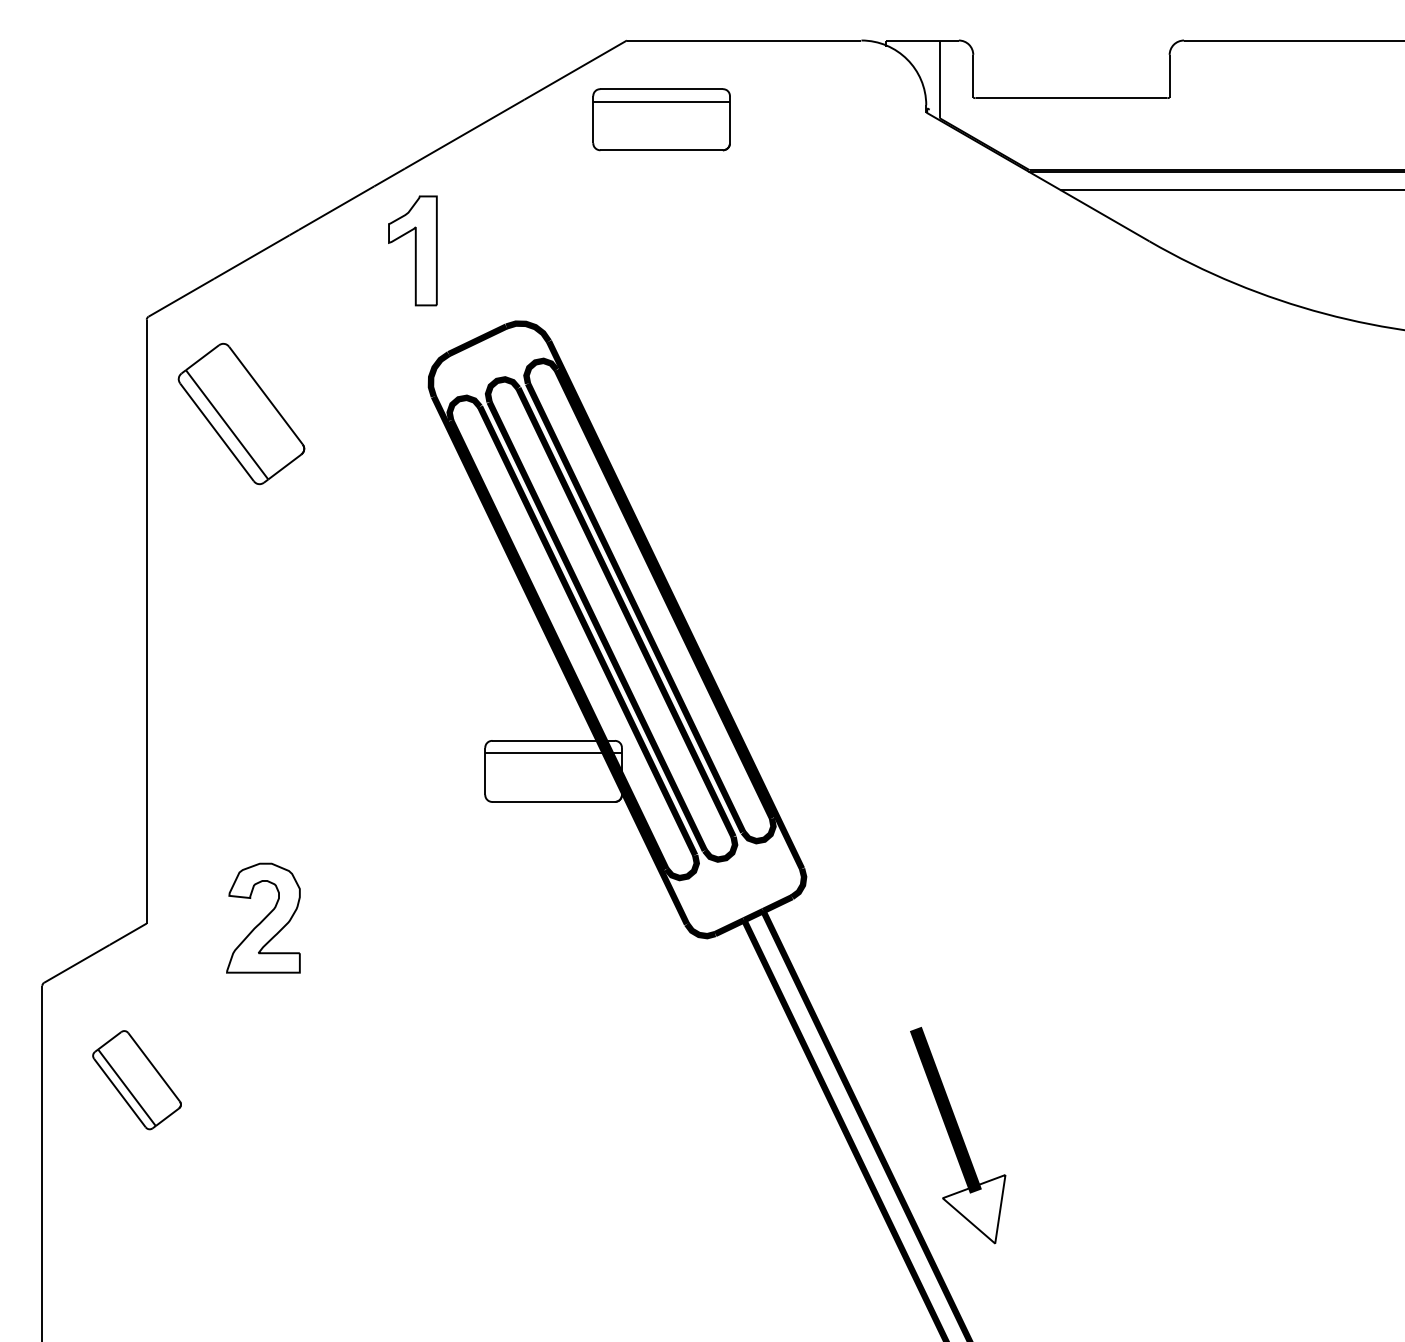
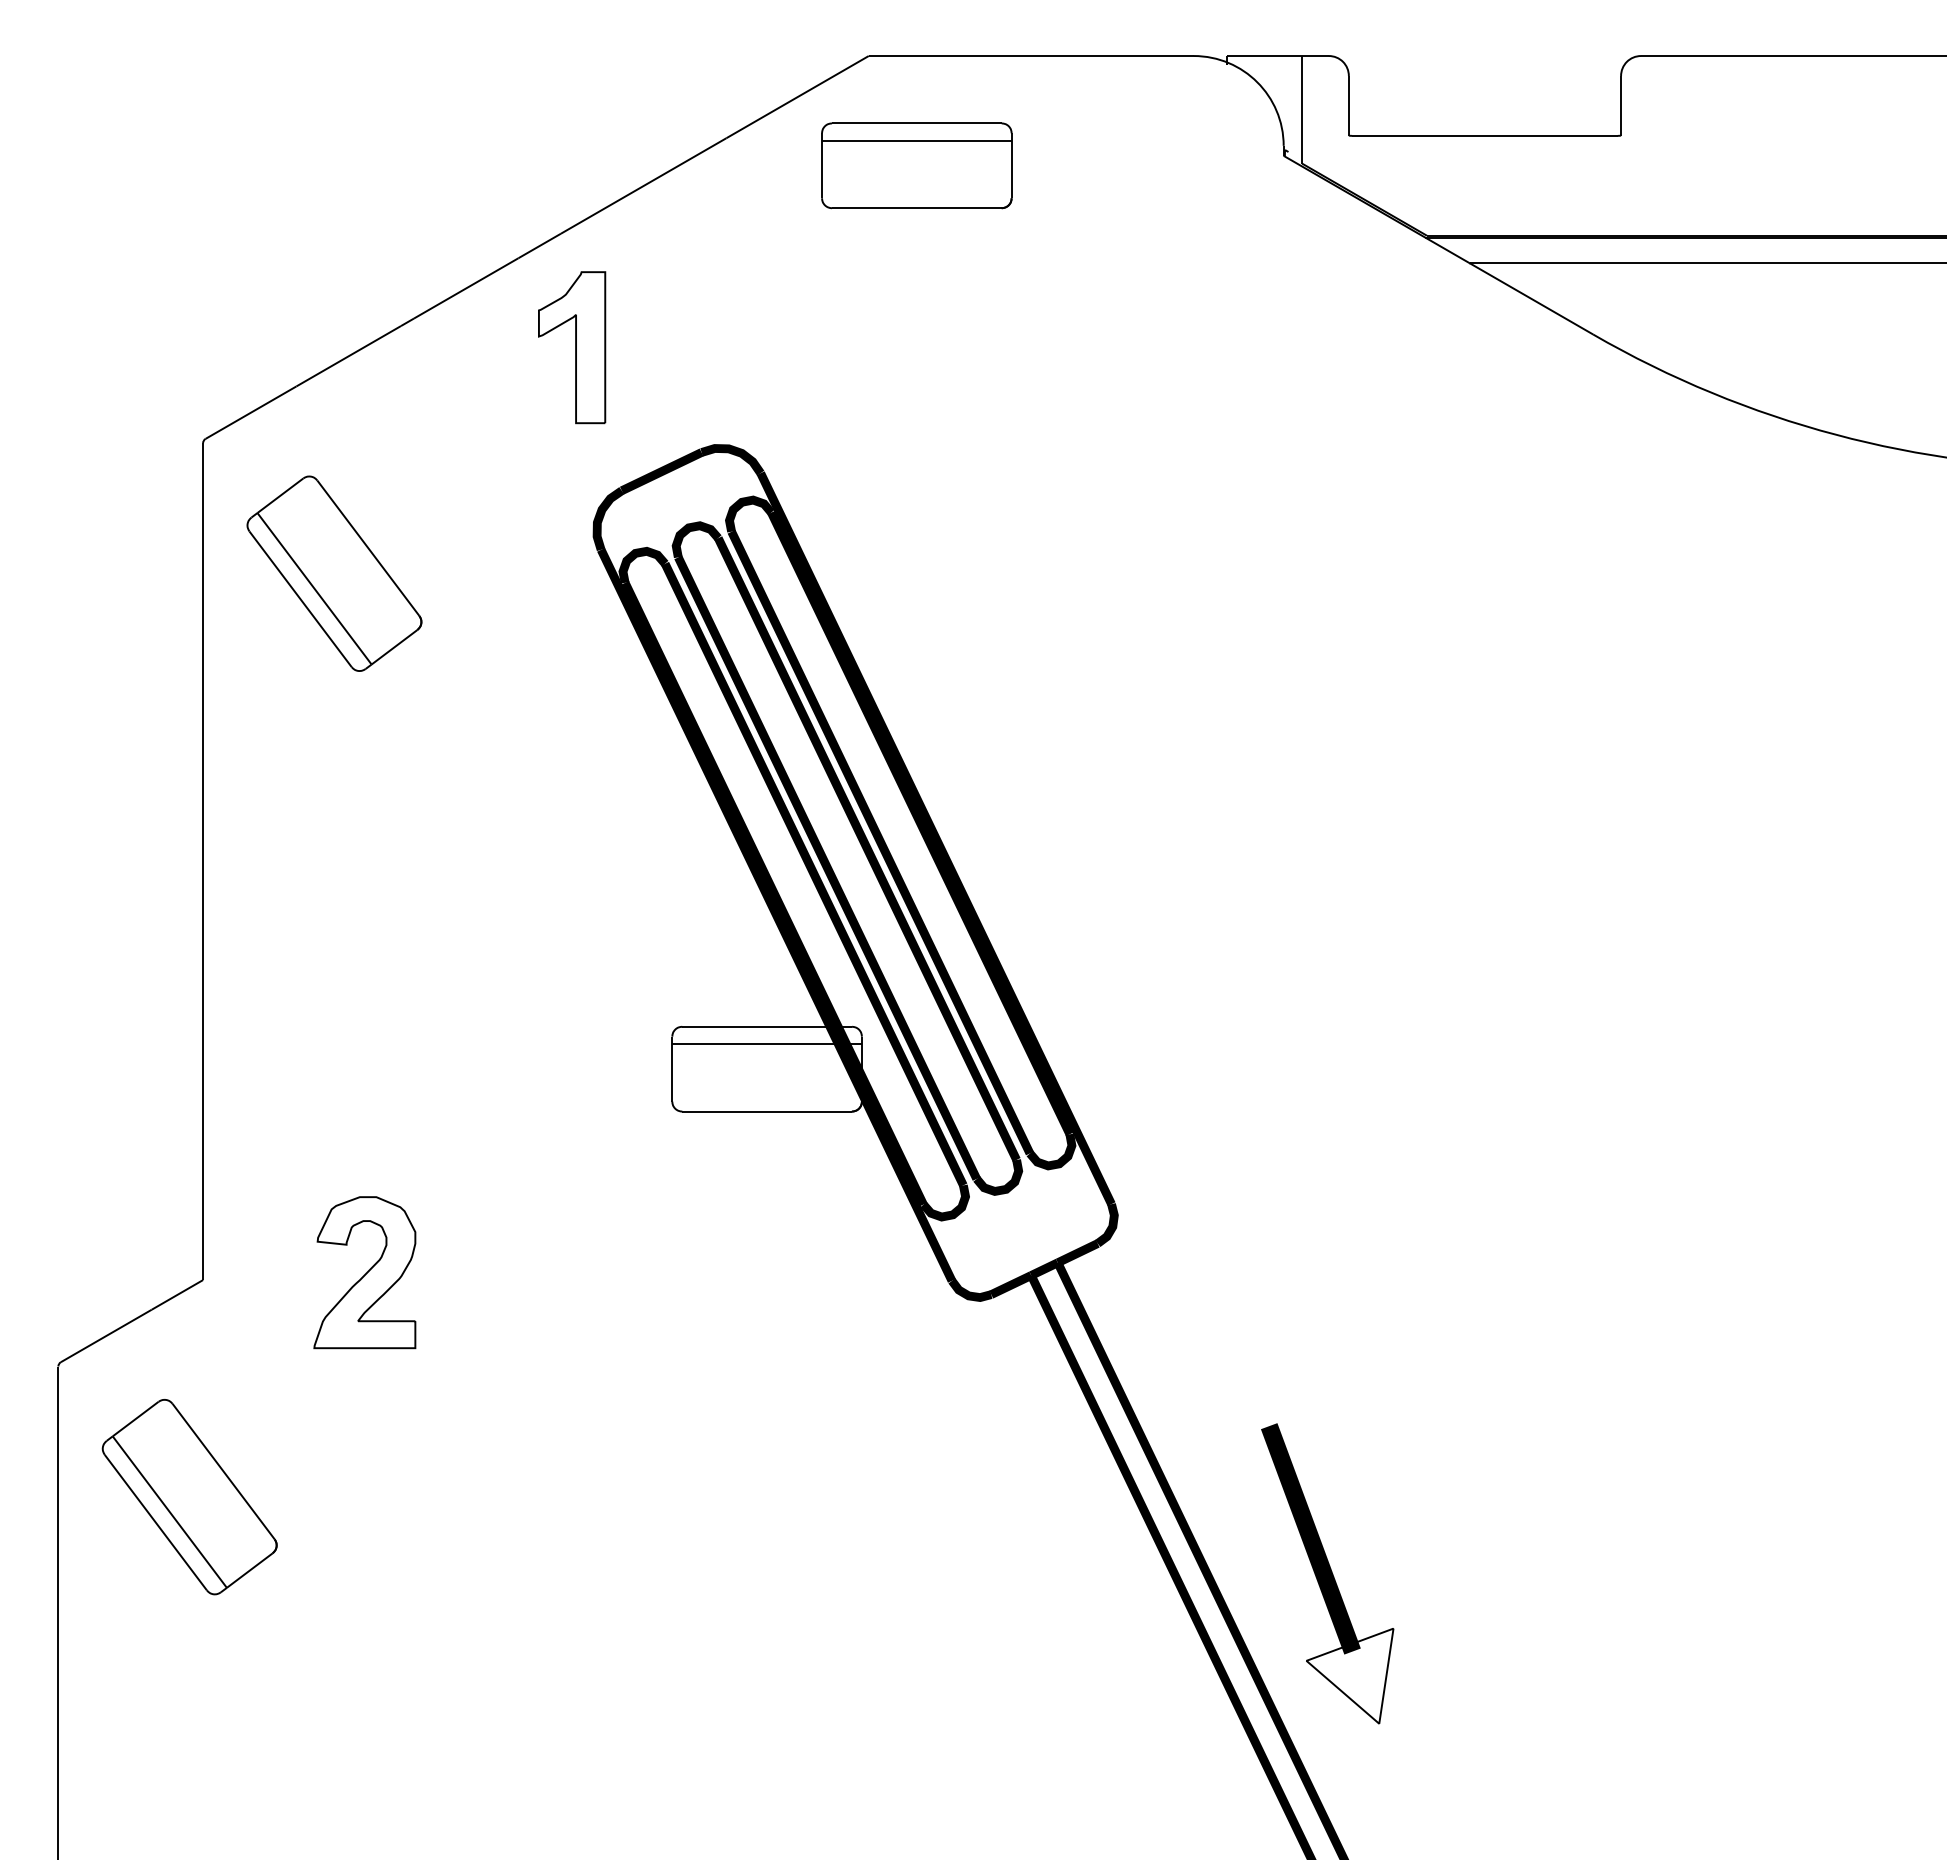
part: (136, 1080) -> (189, 1497), size x1.43

